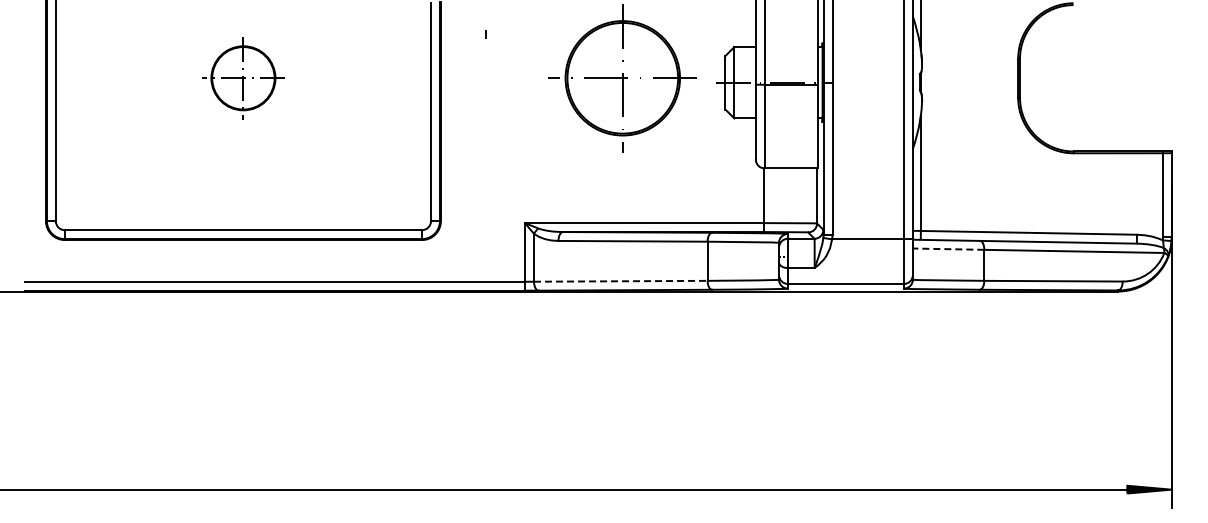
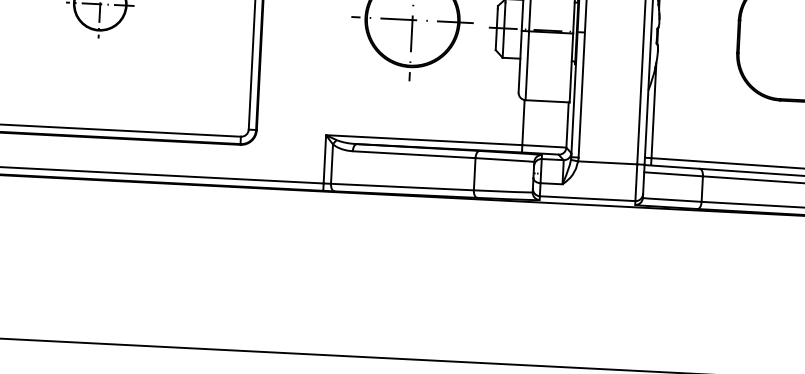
line: (948, 249) -> (673, 174), dashed -> solid
line: (620, 281) -> (402, 187), dashed -> solid

